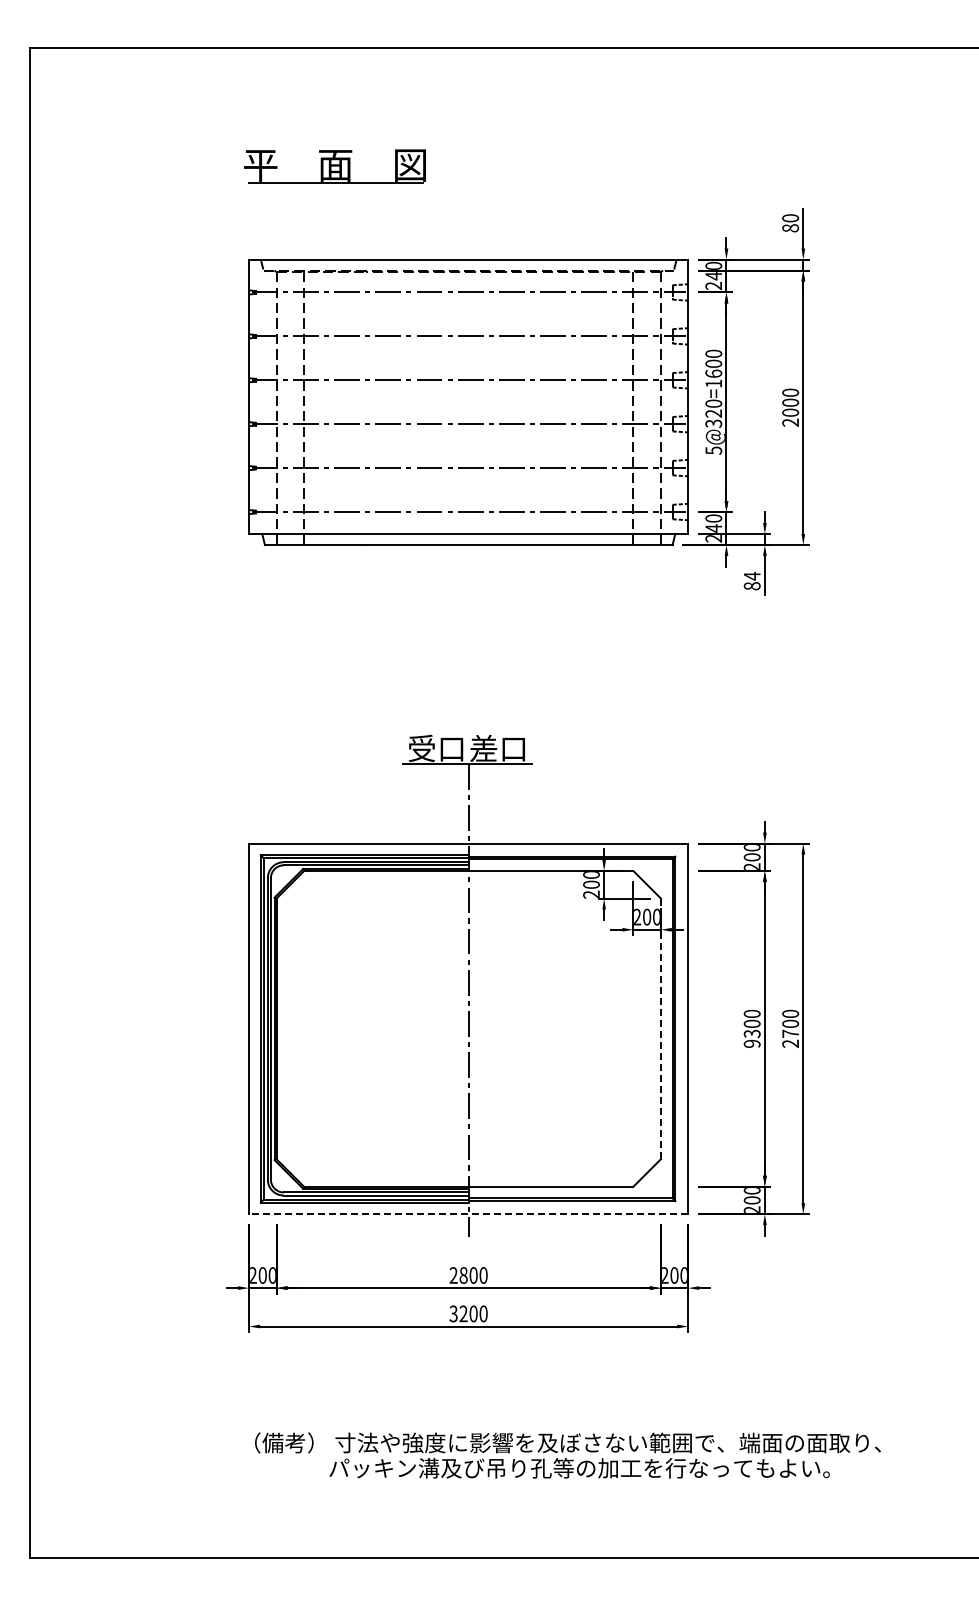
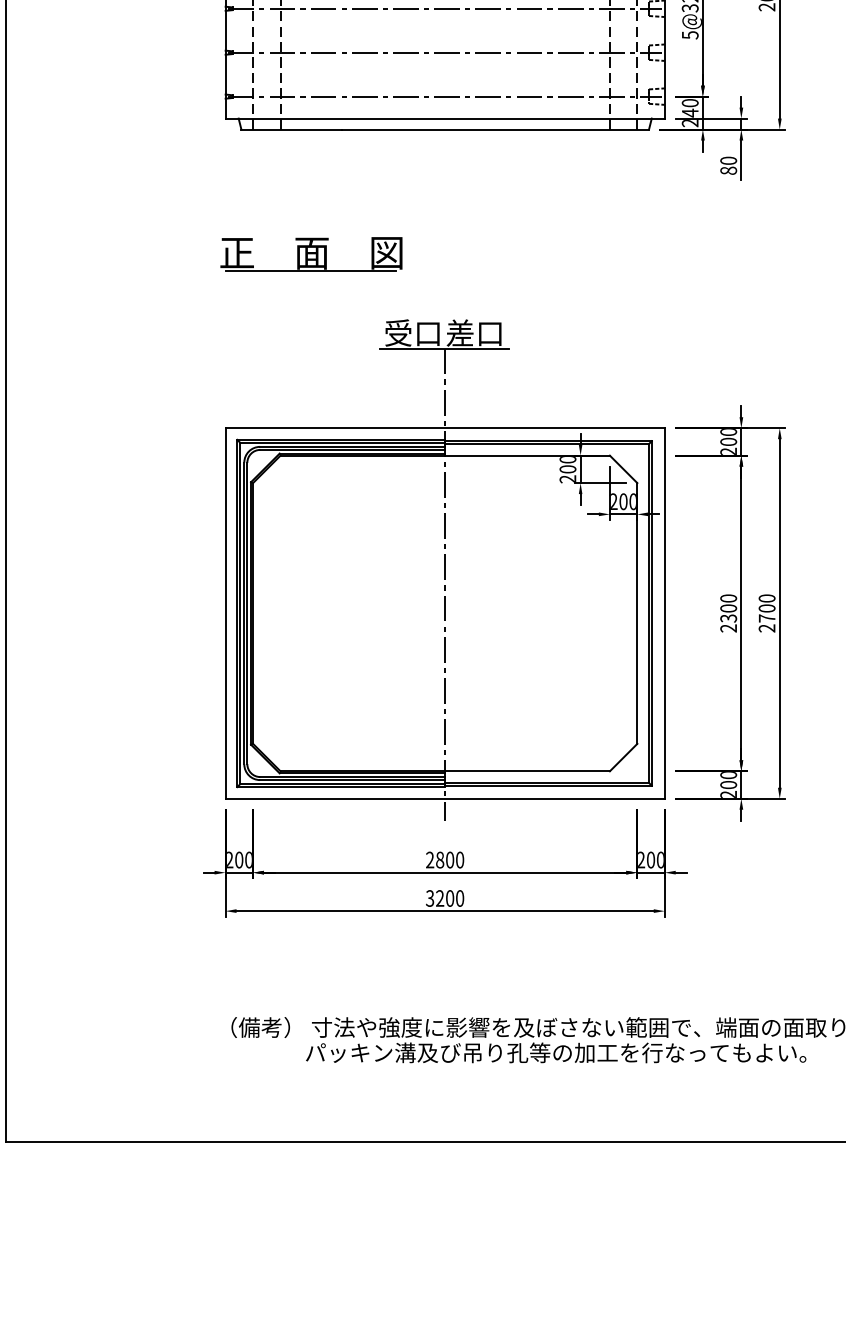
text: (751, 575) -> (727, 160), 84 -> 80
part: (334, 669) -> (310, 254), added
line: (660, 1029) -> (636, 614), dashed -> solid
text: (752, 1043) -> (728, 628), 9300 -> 2300
line: (468, 1214) -> (444, 799), dashed -> solid

